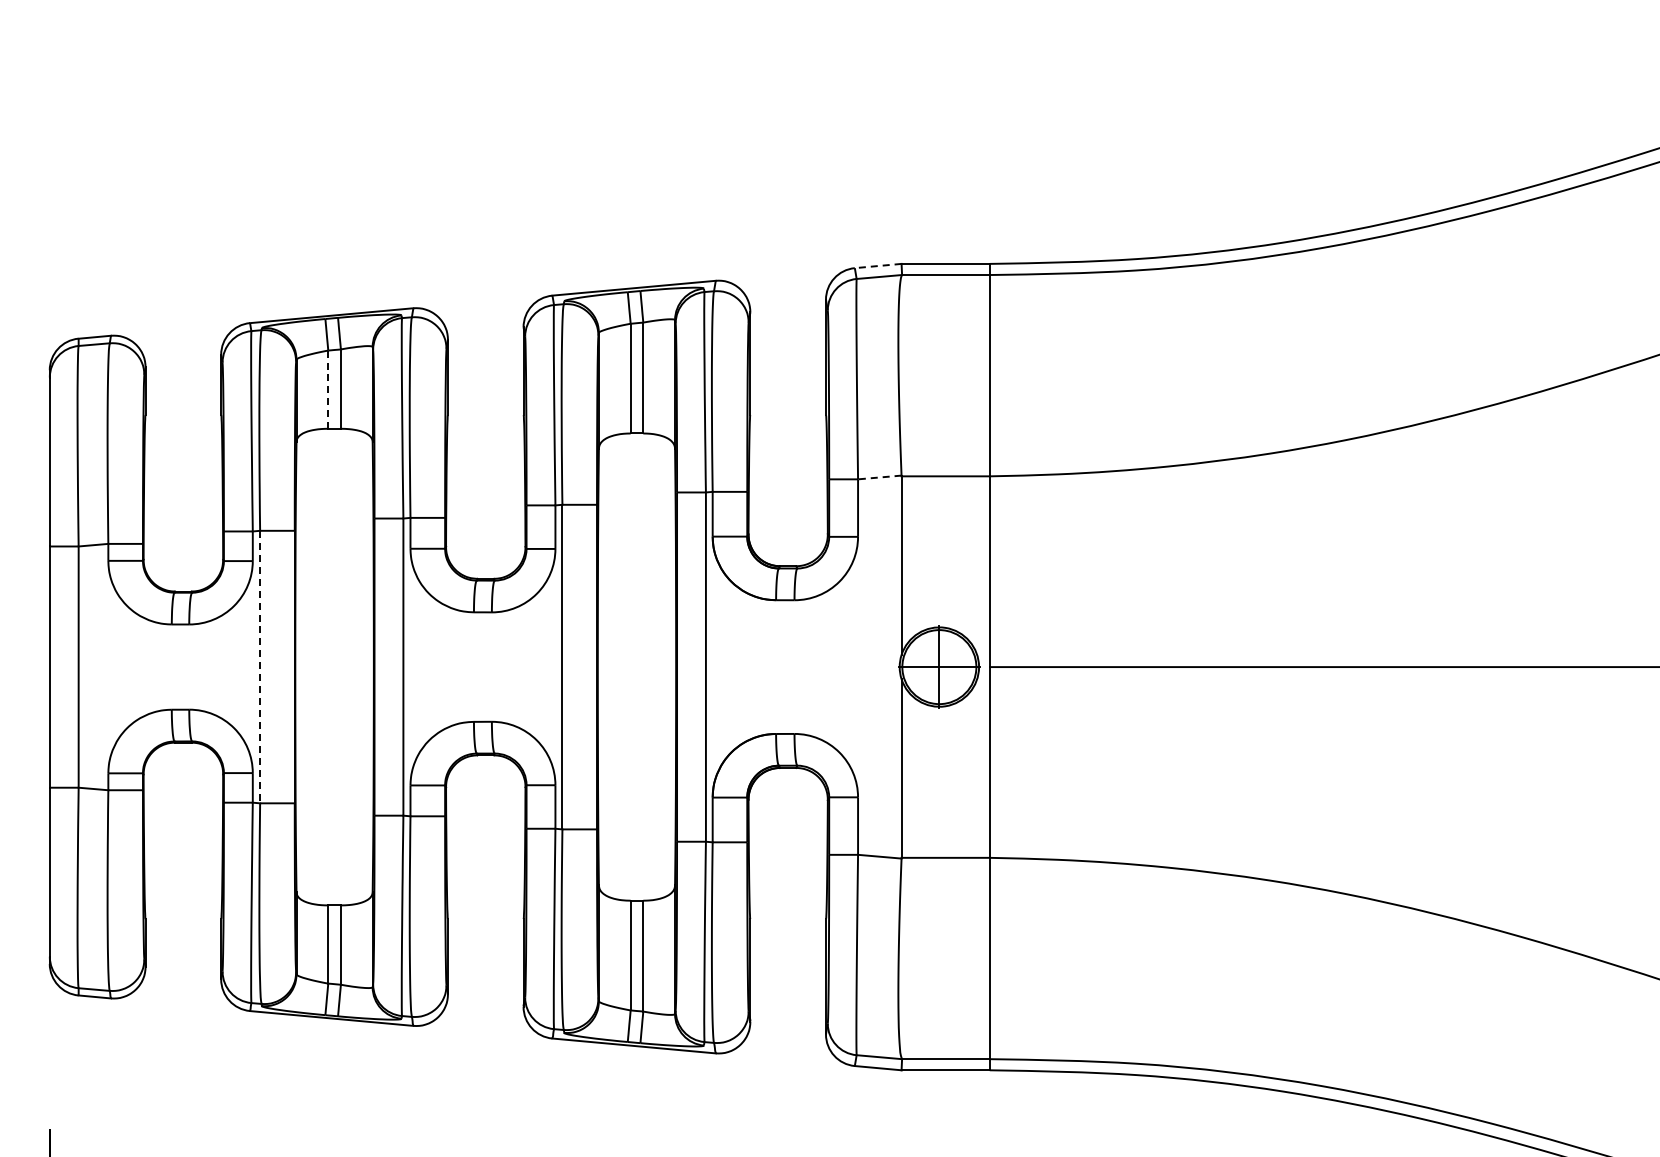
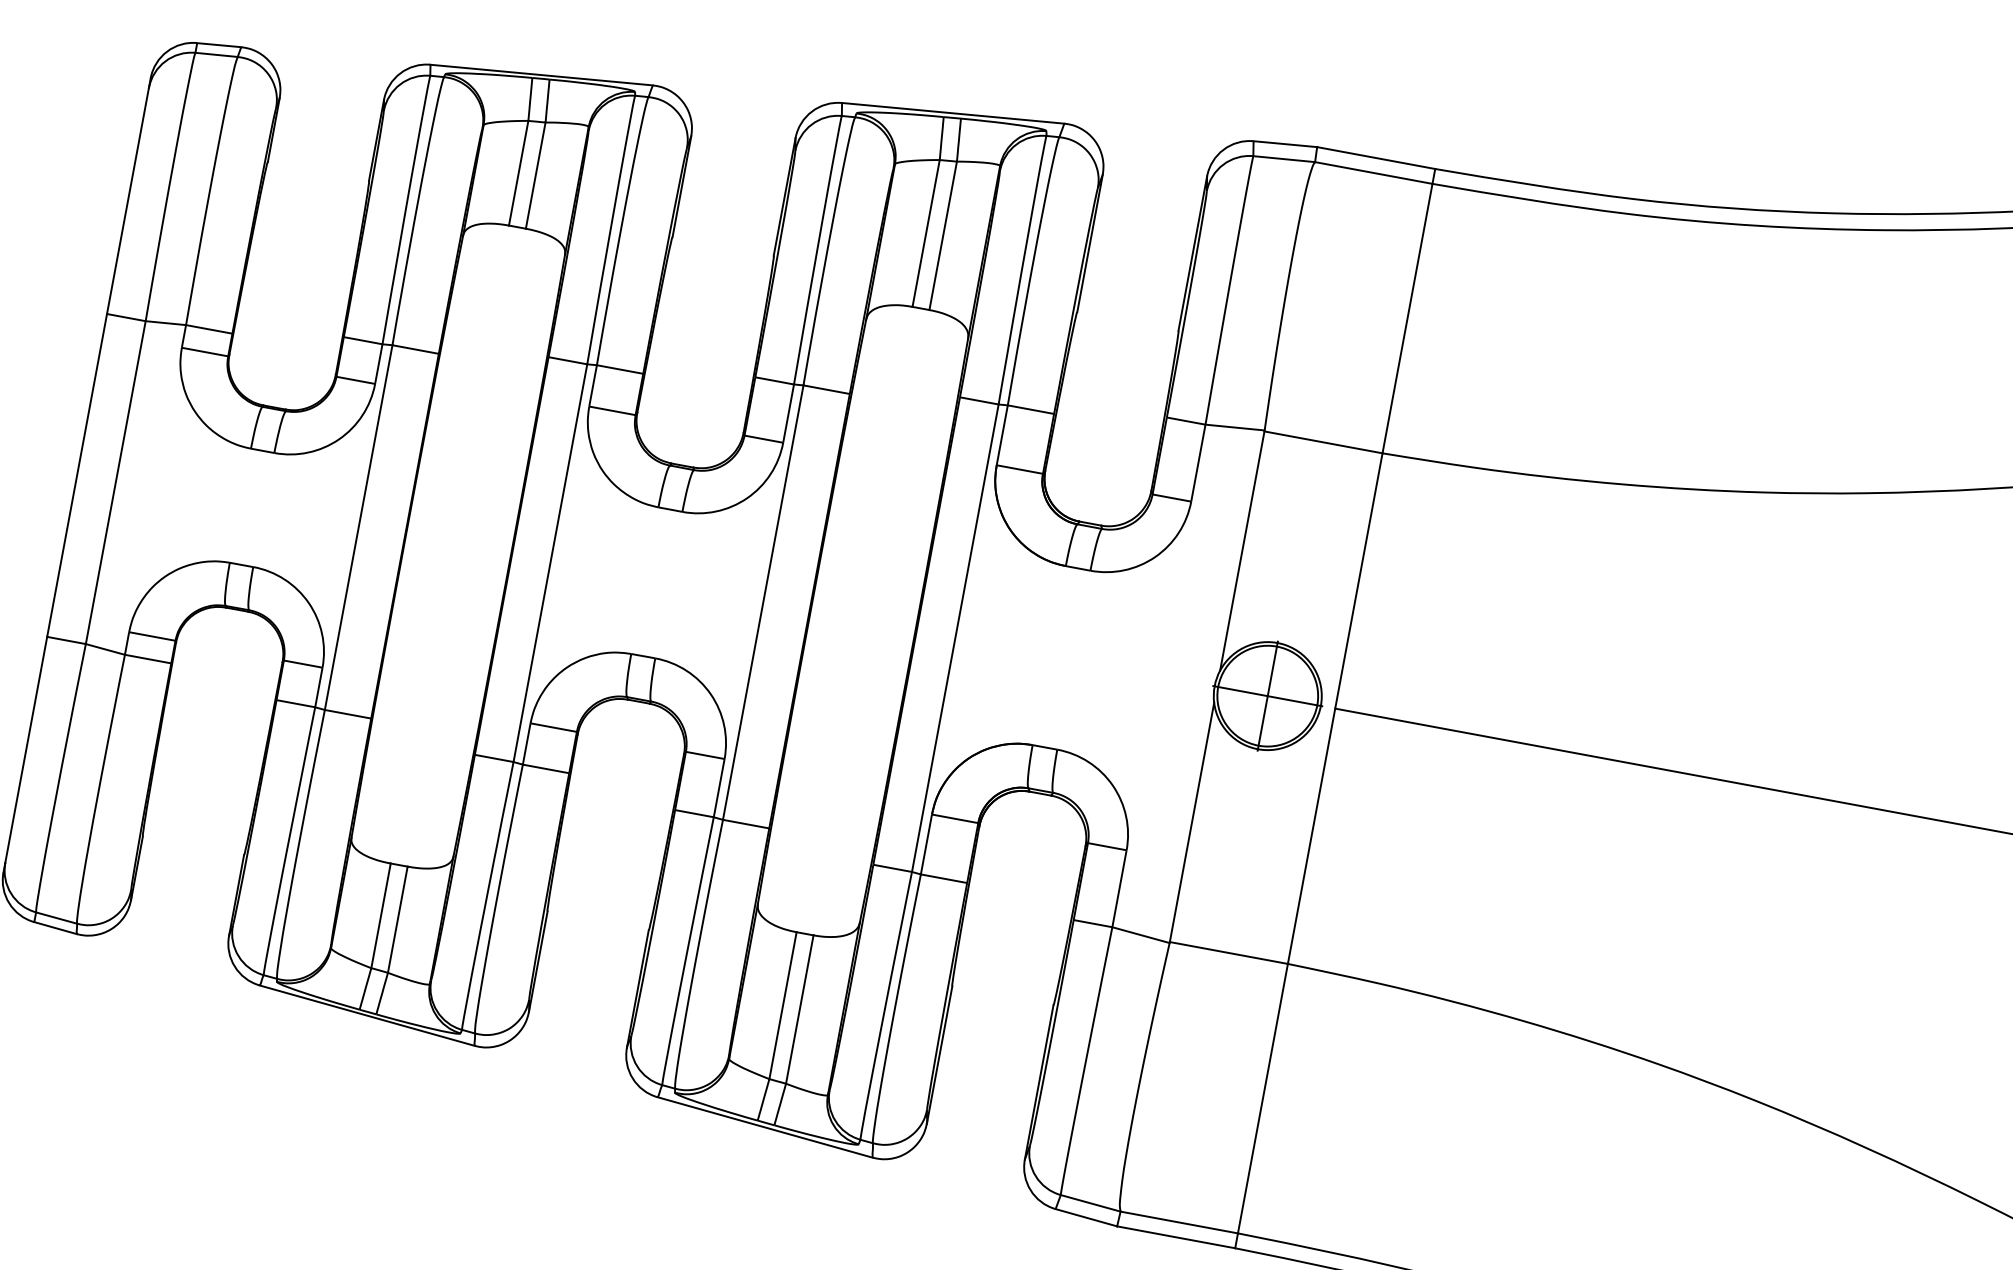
line: (877, 266) -> (1284, 144), dashed -> solid
line: (328, 390) -> (518, 174), dashed -> solid
line: (879, 477) -> (1234, 427), dashed -> solid
line: (260, 667) -> (359, 528), dashed -> solid

